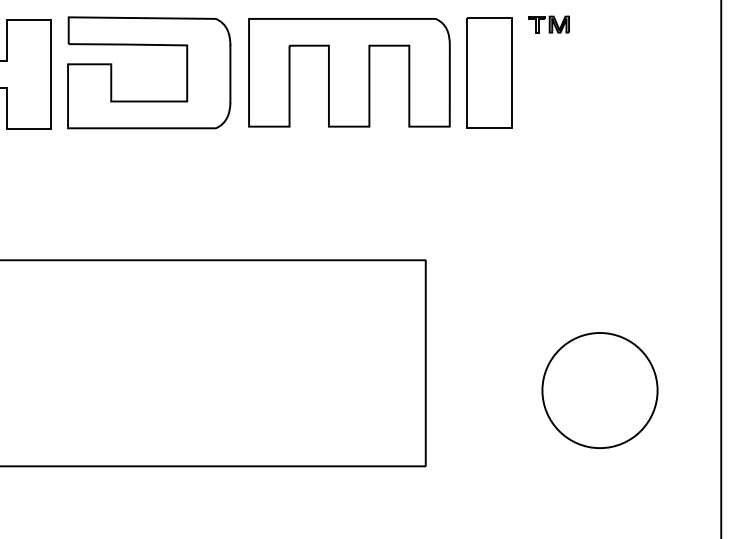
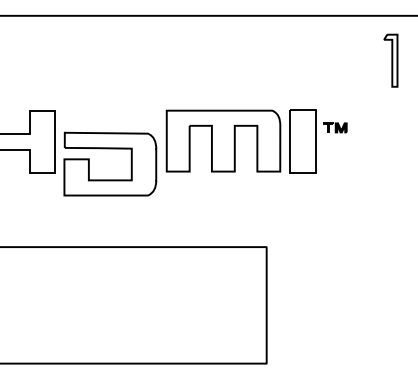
part: (549, 23) -> (335, 127), moved
part: (149, 46) -> (110, 149), moved
part: (598, 390) -> (364, 320), removed

